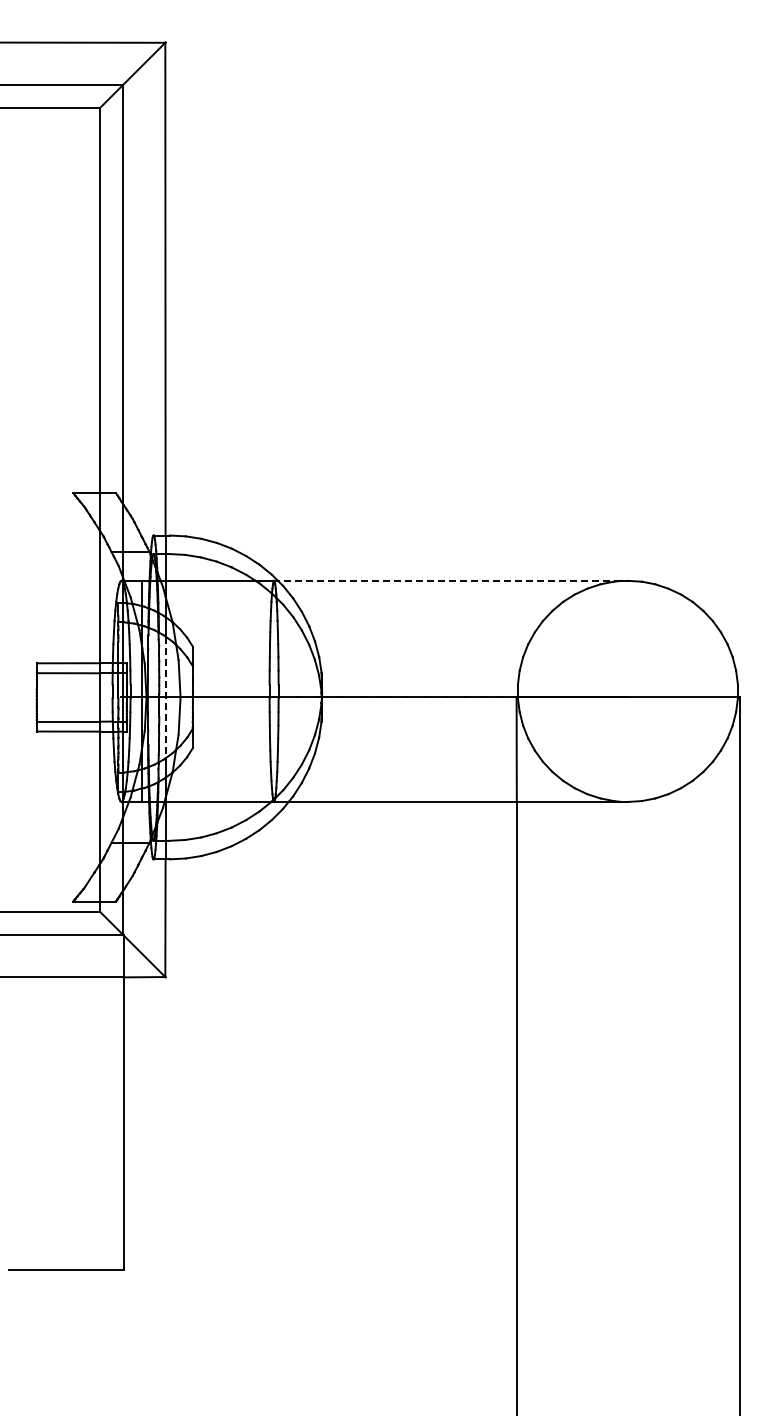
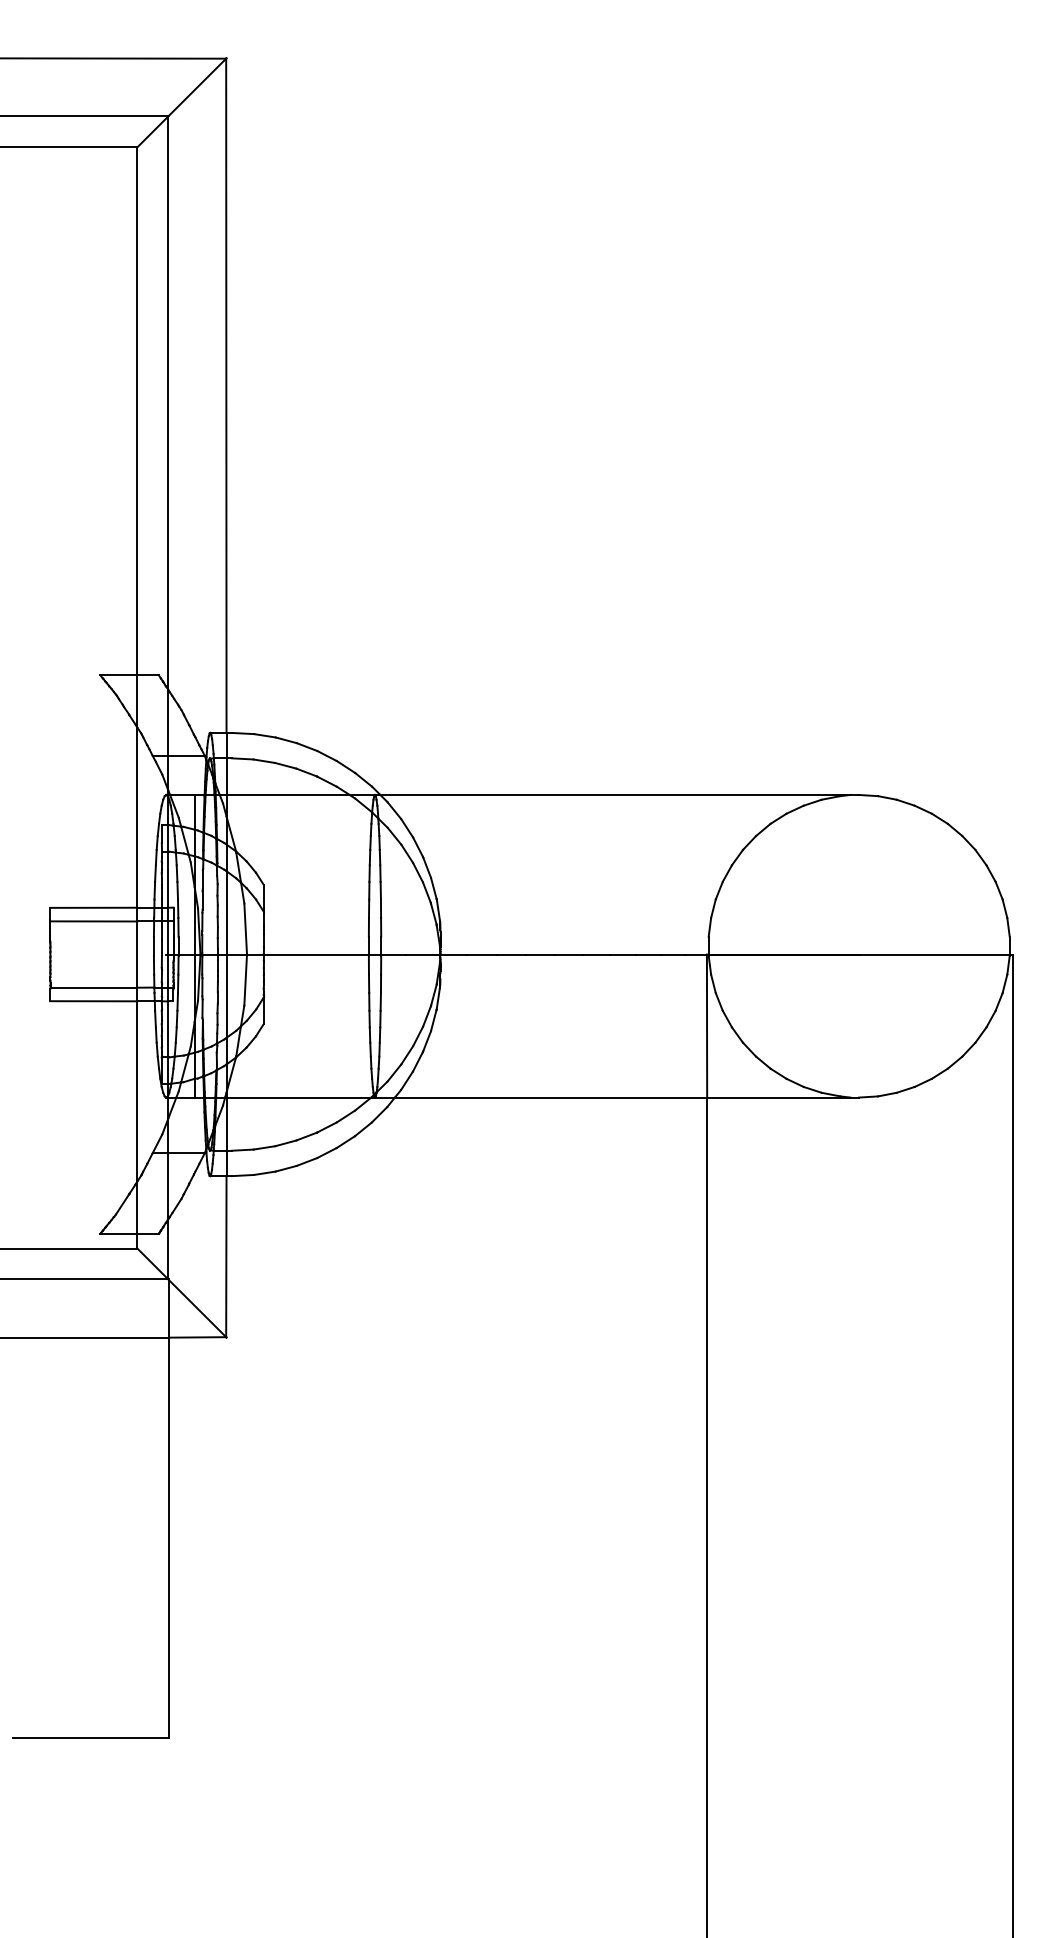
line: (449, 580) -> (615, 794), dashed -> solid
line: (165, 697) -> (226, 954), dashed -> solid

